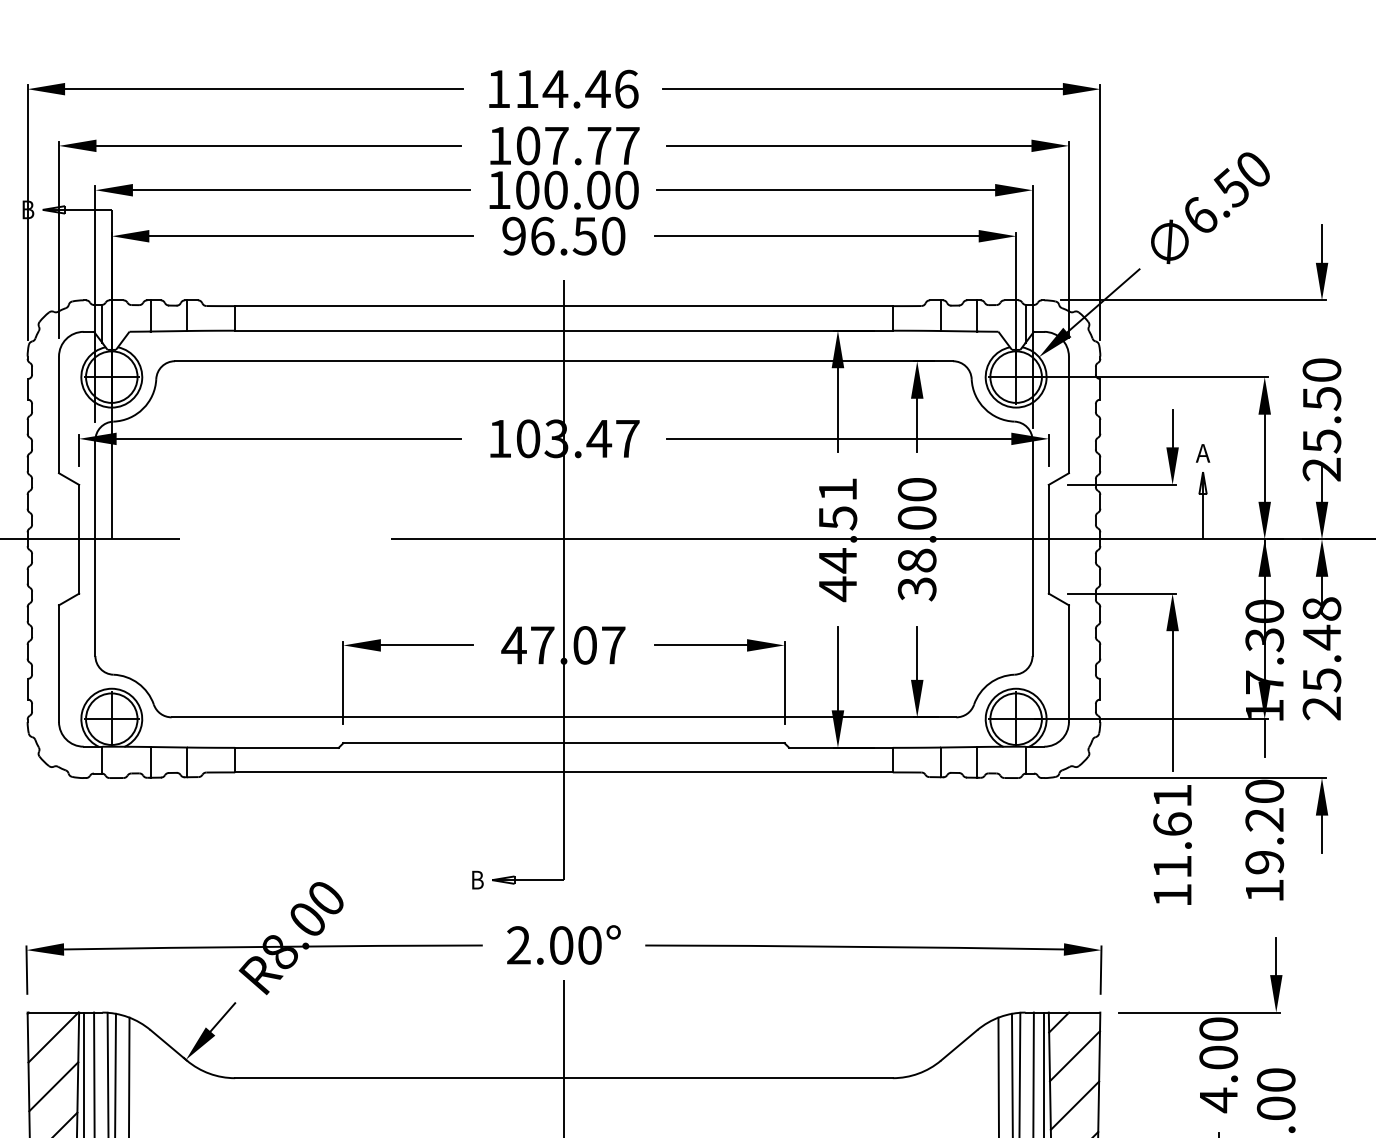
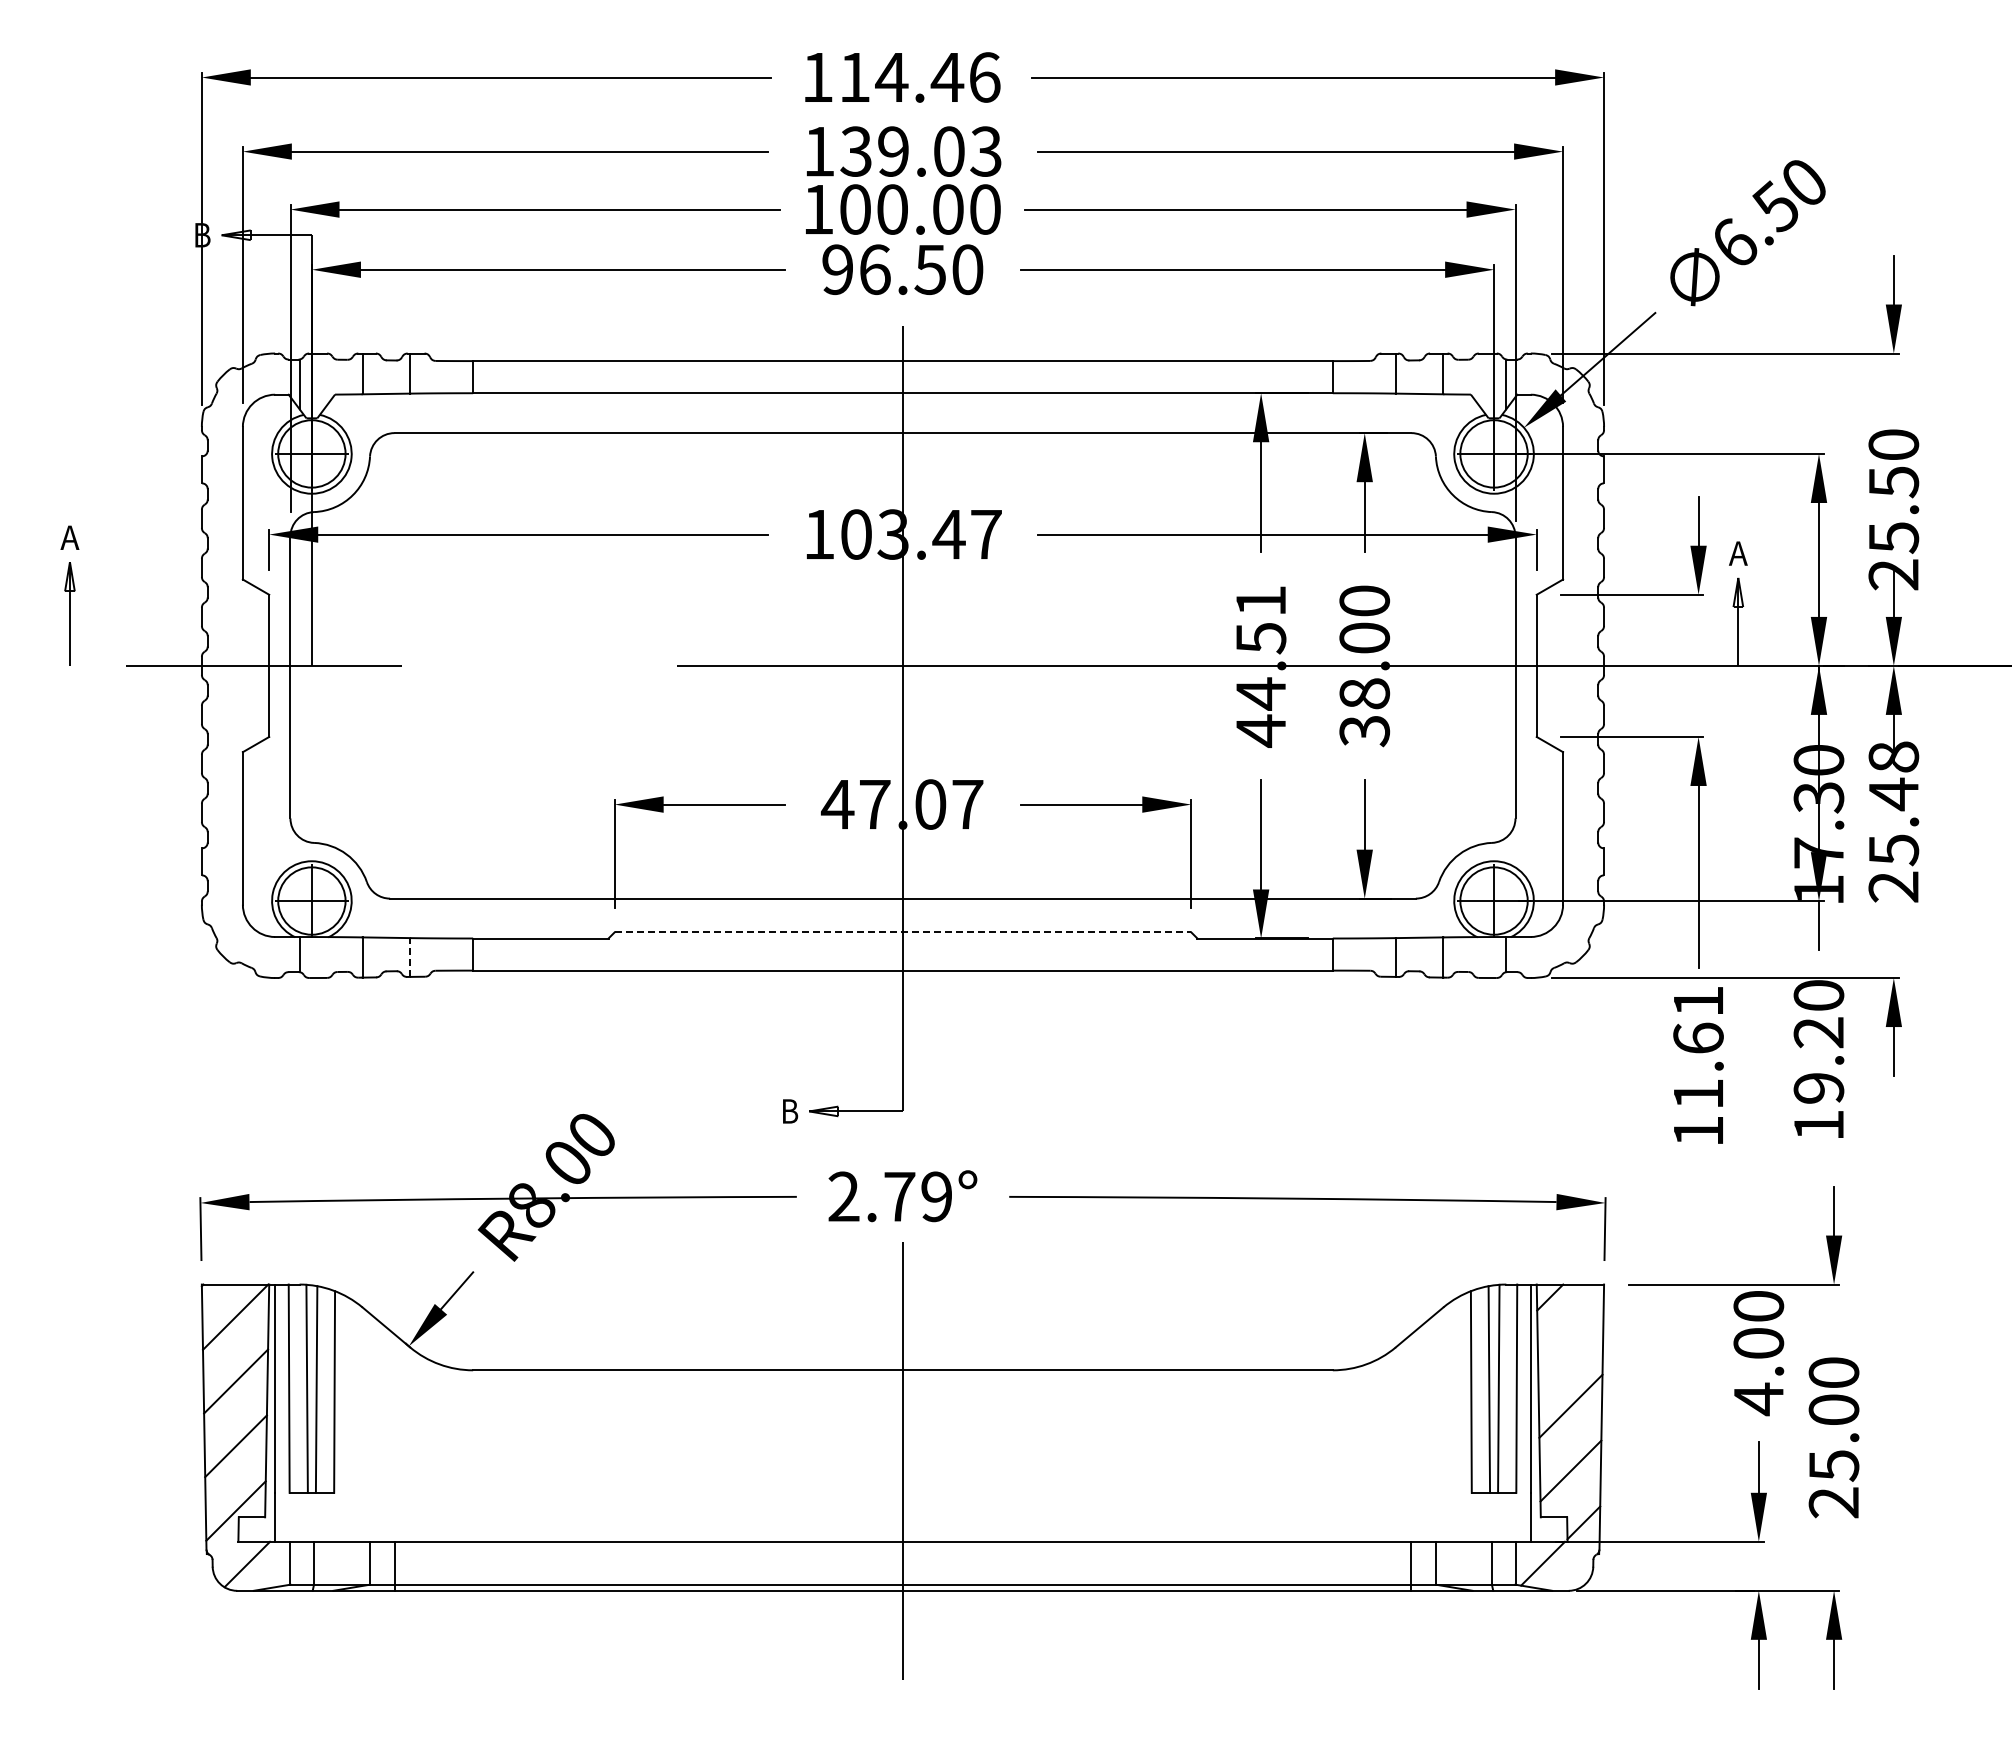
text: (577, 145) -> (920, 151), 107.77 -> 139.03
line: (564, 743) -> (903, 932), solid -> dashed
line: (187, 762) -> (410, 957), solid -> dashed
text: (575, 945) -> (918, 1196), 2.00° -> 2.79°
line: (1074, 1056) -> (1570, 1341), removed

